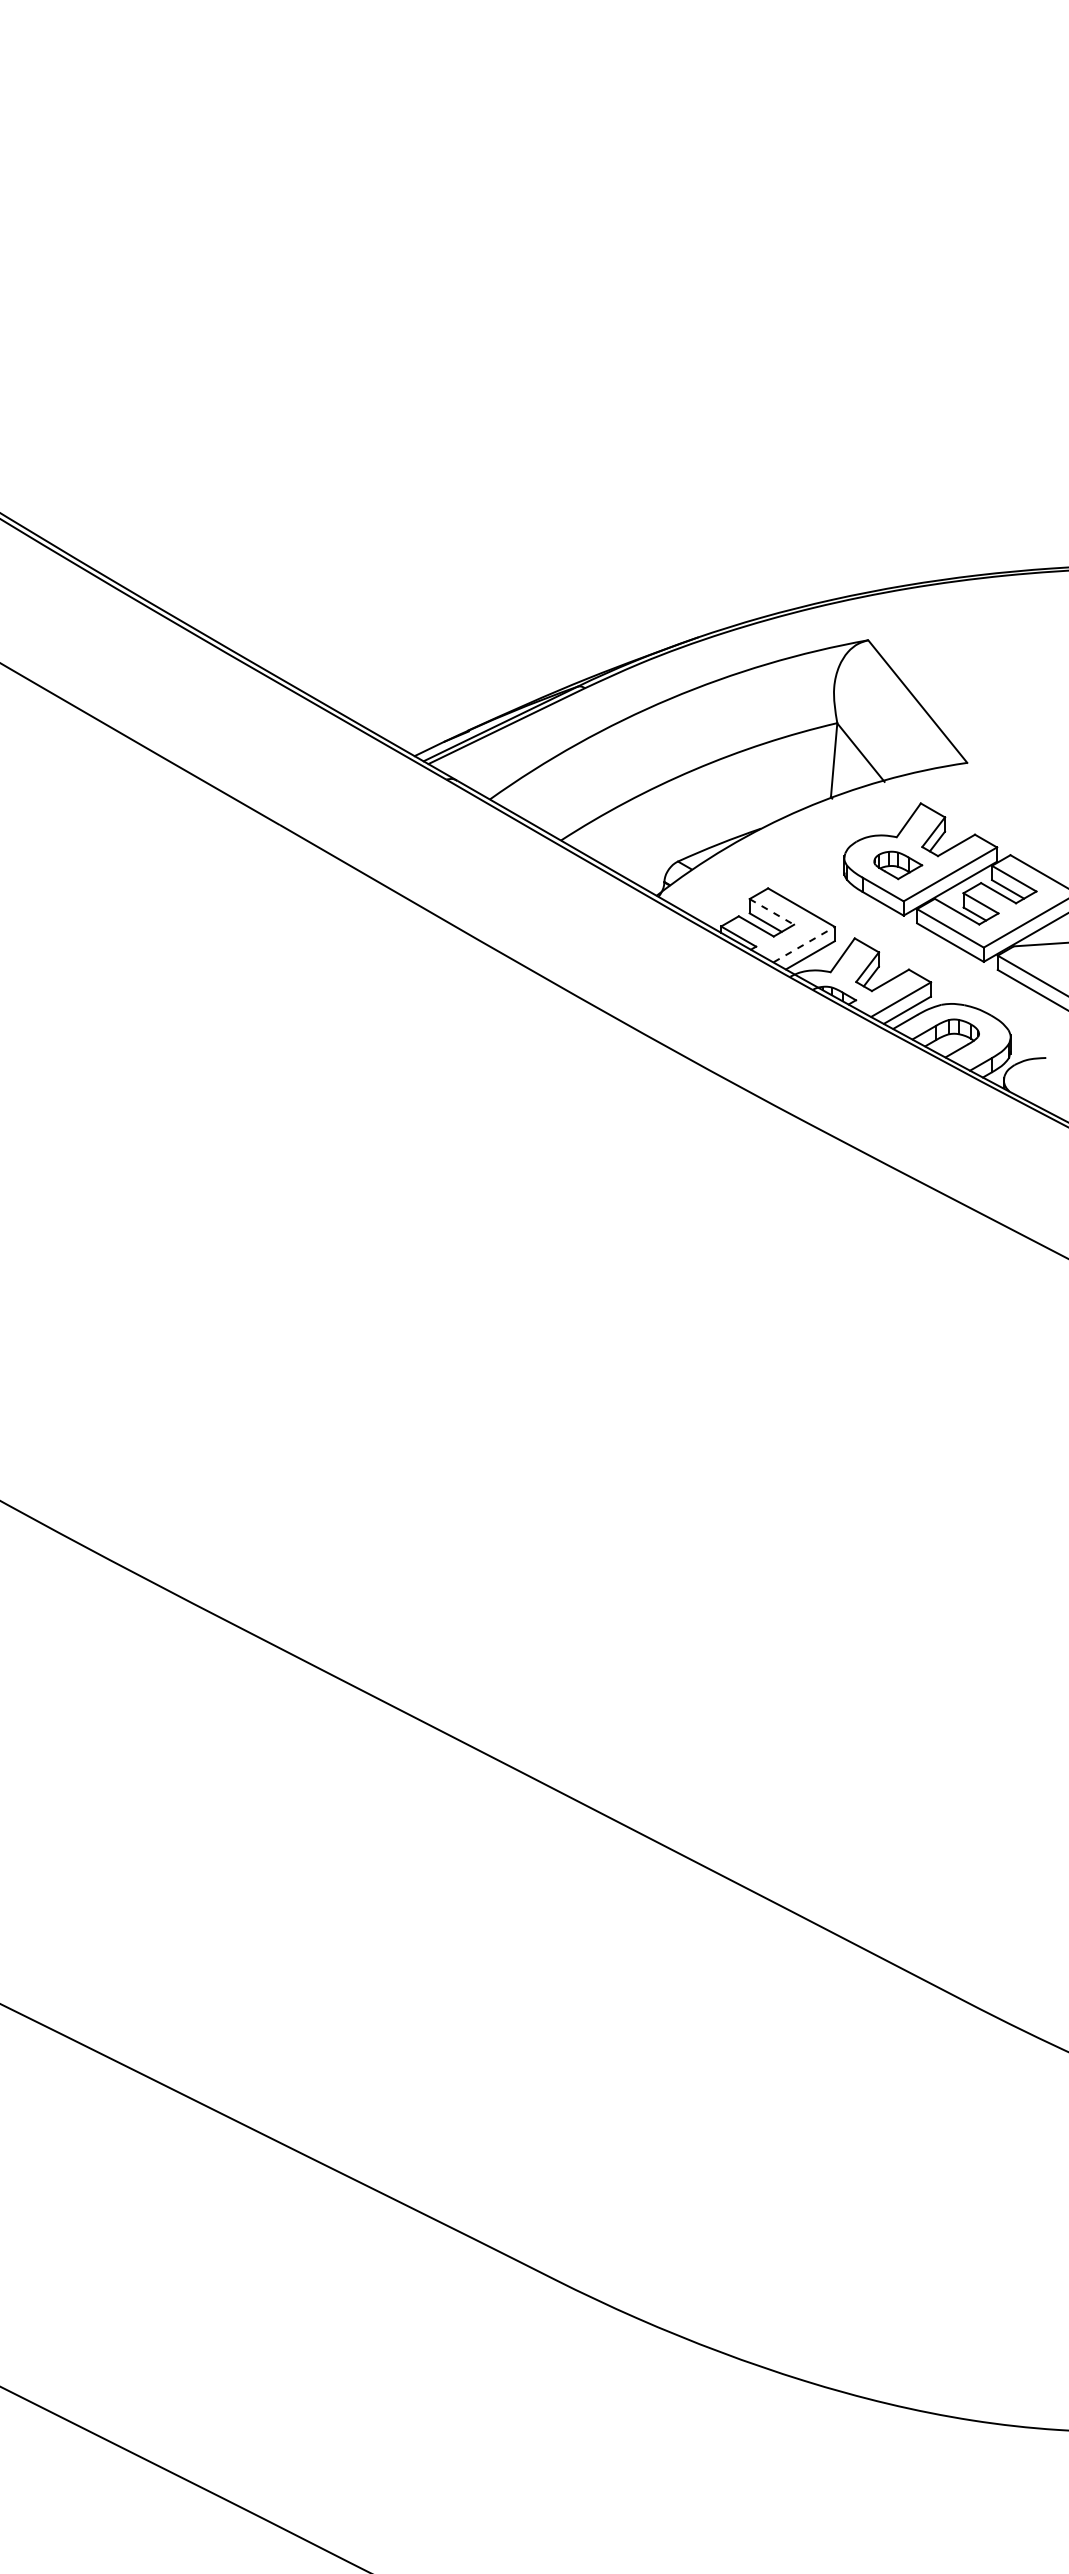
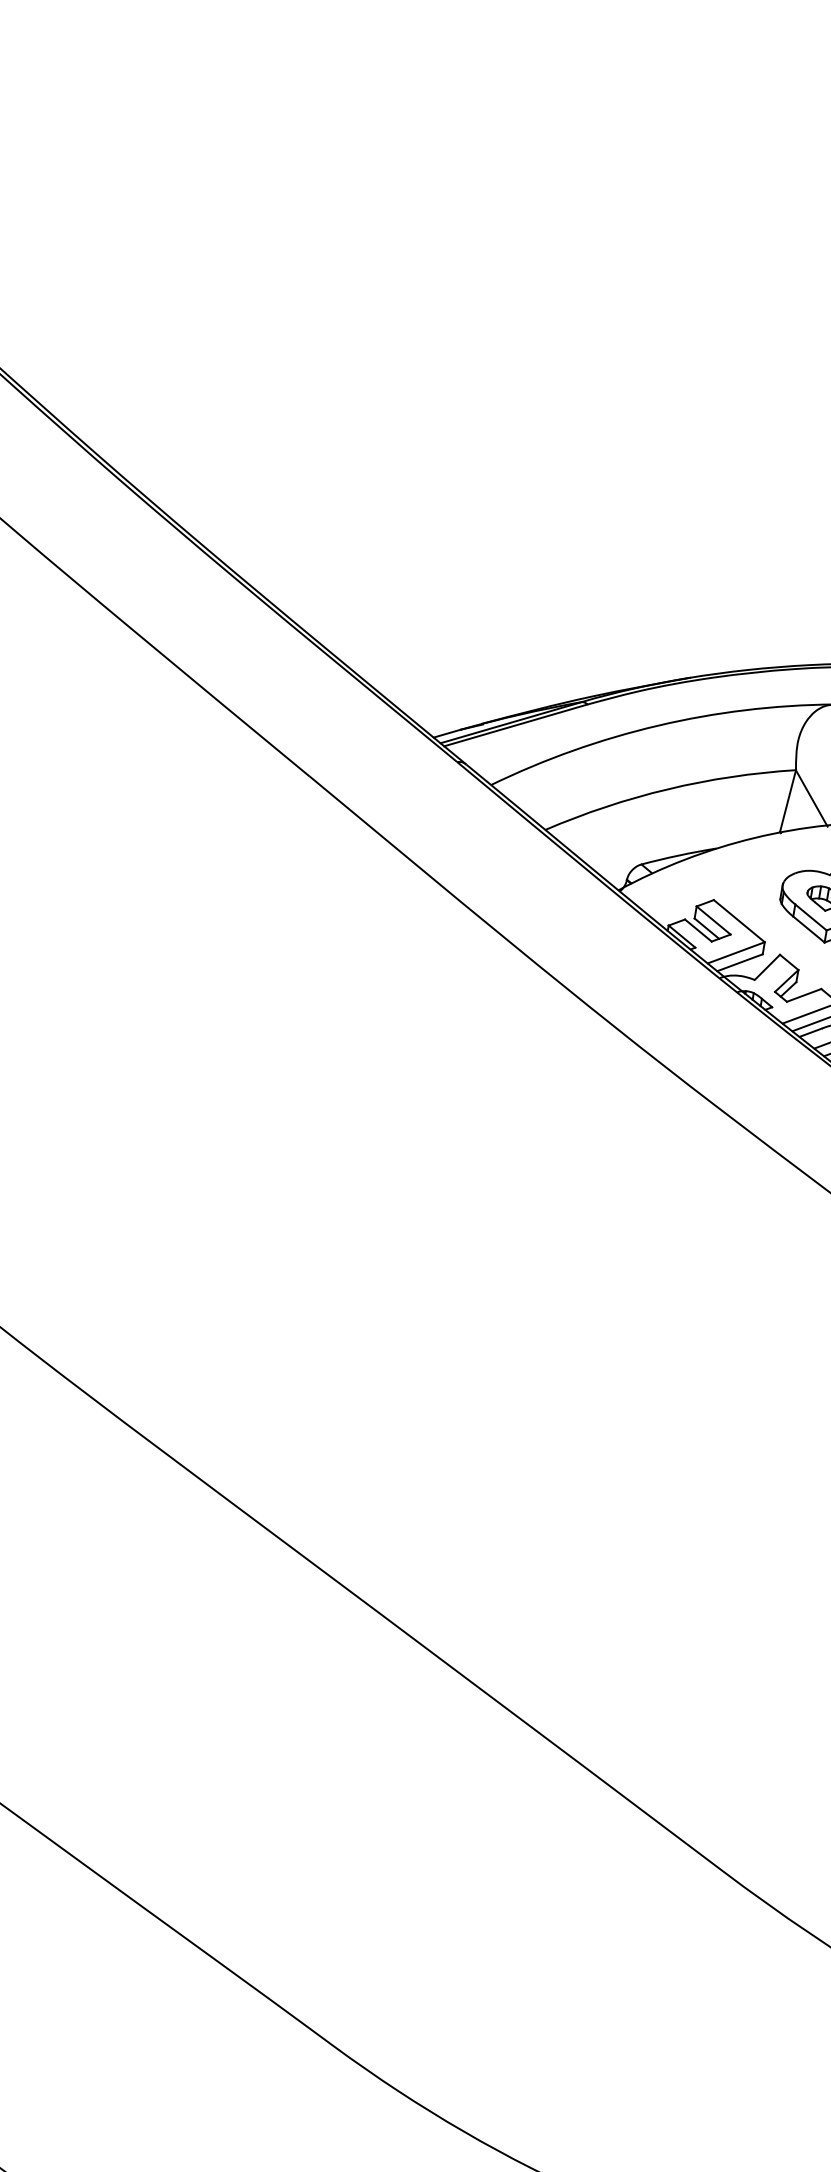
line: (771, 911) -> (713, 920), dashed -> solid
line: (804, 944) -> (736, 952), dashed -> solid

